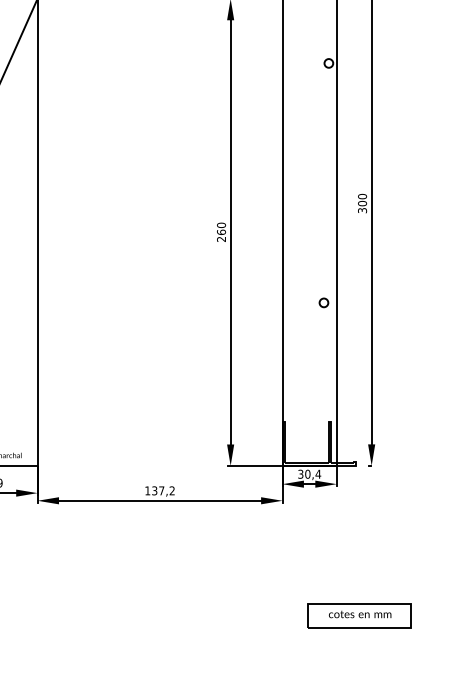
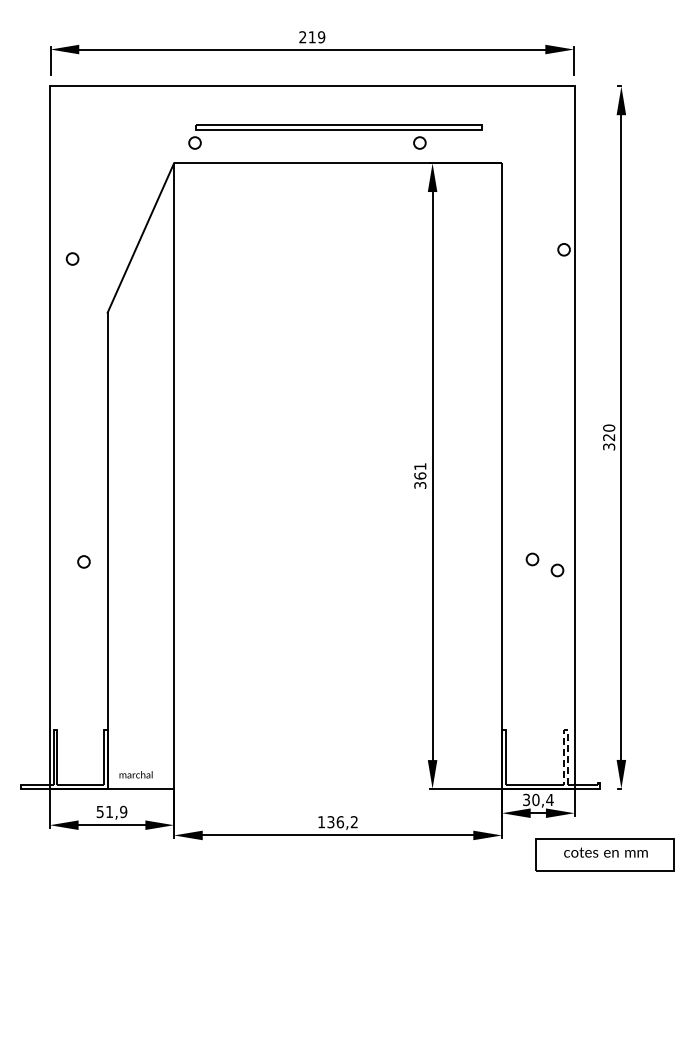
text: (362, 203) -> (609, 437), 300 -> 320
text: (221, 231) -> (420, 475), 260 -> 361
circle: (305, 294) -> (532, 559), added
line: (329, 422) -> (565, 730), solid -> dashed
text: (161, 491) -> (340, 822), 137,2 -> 136,2
part: (359, 615) -> (604, 854), moved

